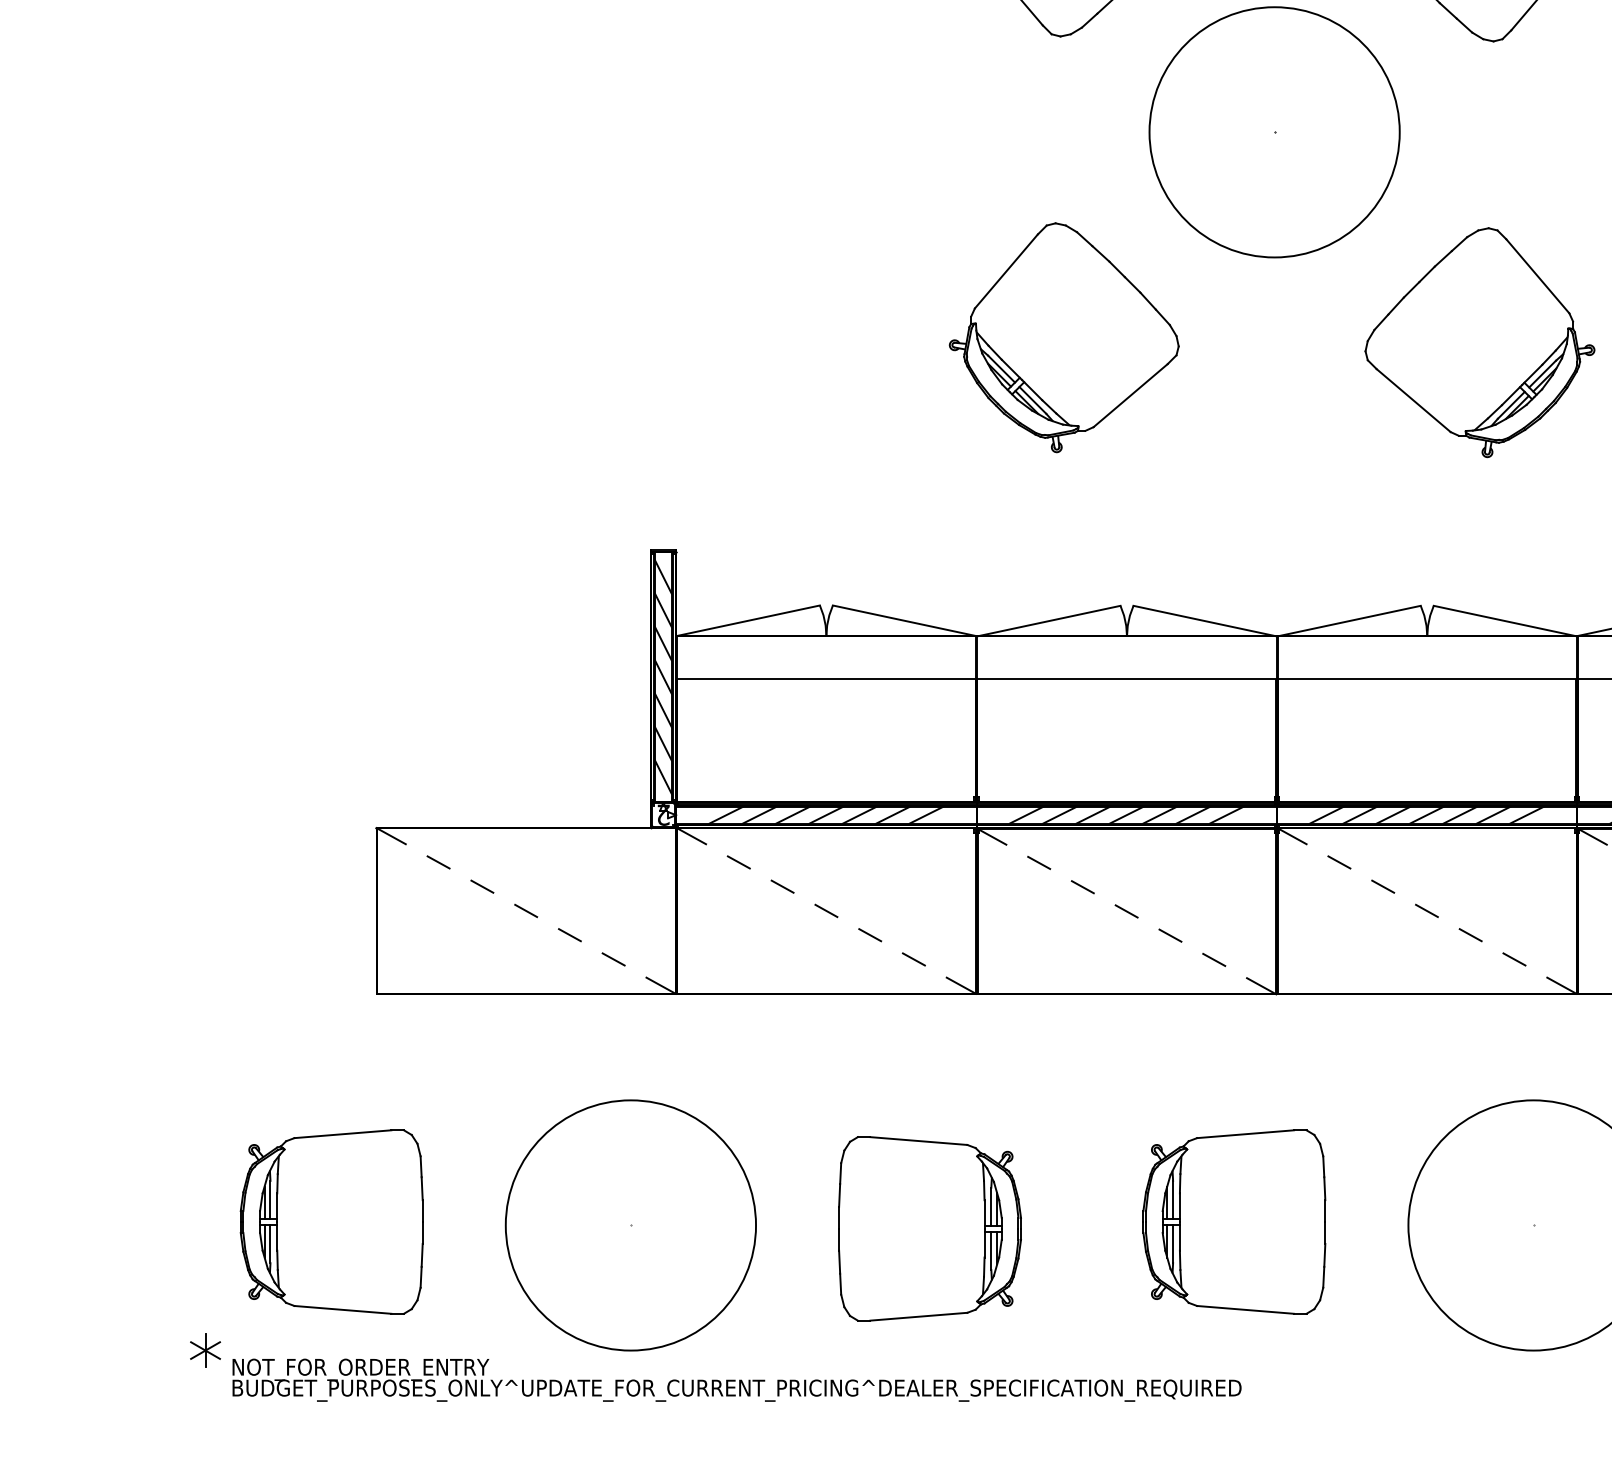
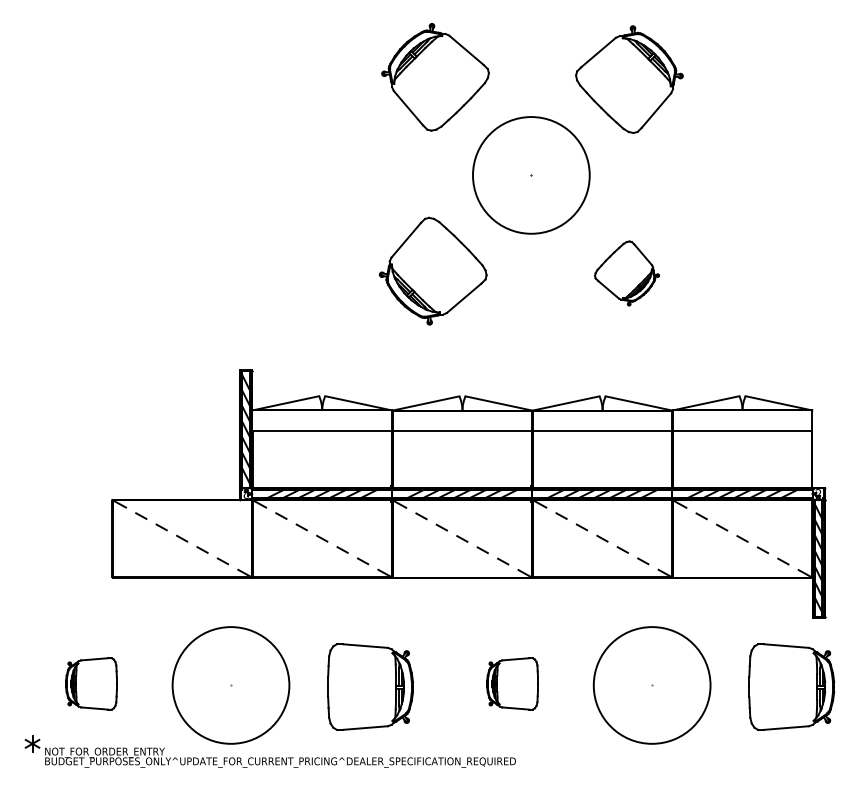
part: (1478, 342) -> (626, 273), size x0.6
part: (331, 1221) -> (91, 683), size x0.6
part: (1234, 1221) -> (512, 683), size x0.6

